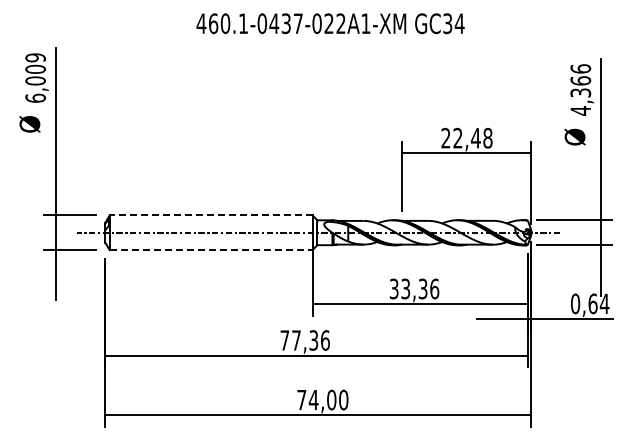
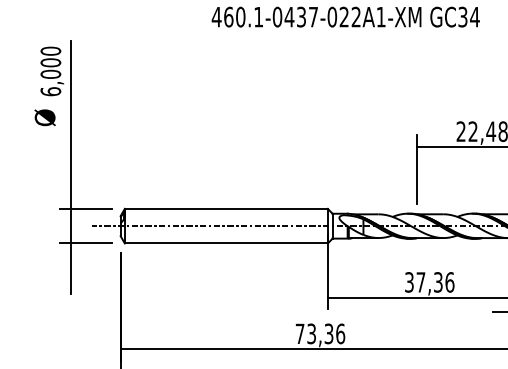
text: (35, 57) -> (50, 50), 6,009 -> 6,000
line: (211, 215) -> (226, 208), dashed -> solid
line: (211, 250) -> (226, 243), dashed -> solid
text: (405, 288) -> (420, 281), 33,36 -> 37,36
text: (296, 340) -> (311, 333), 77,36 -> 73,36

